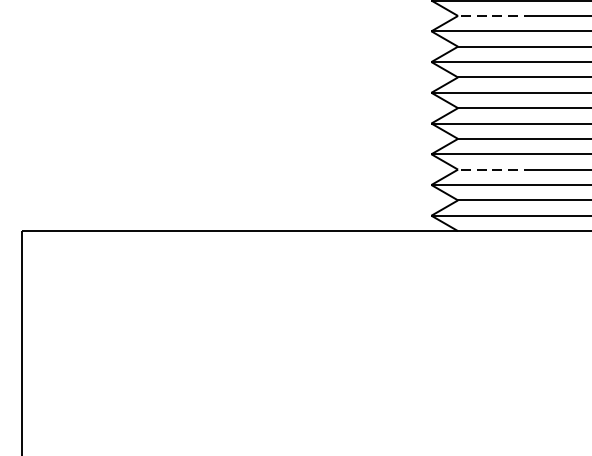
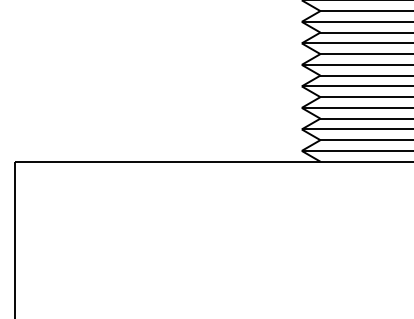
line: (495, 16) -> (346, 11), dashed -> solid
line: (495, 169) -> (346, 118), dashed -> solid

